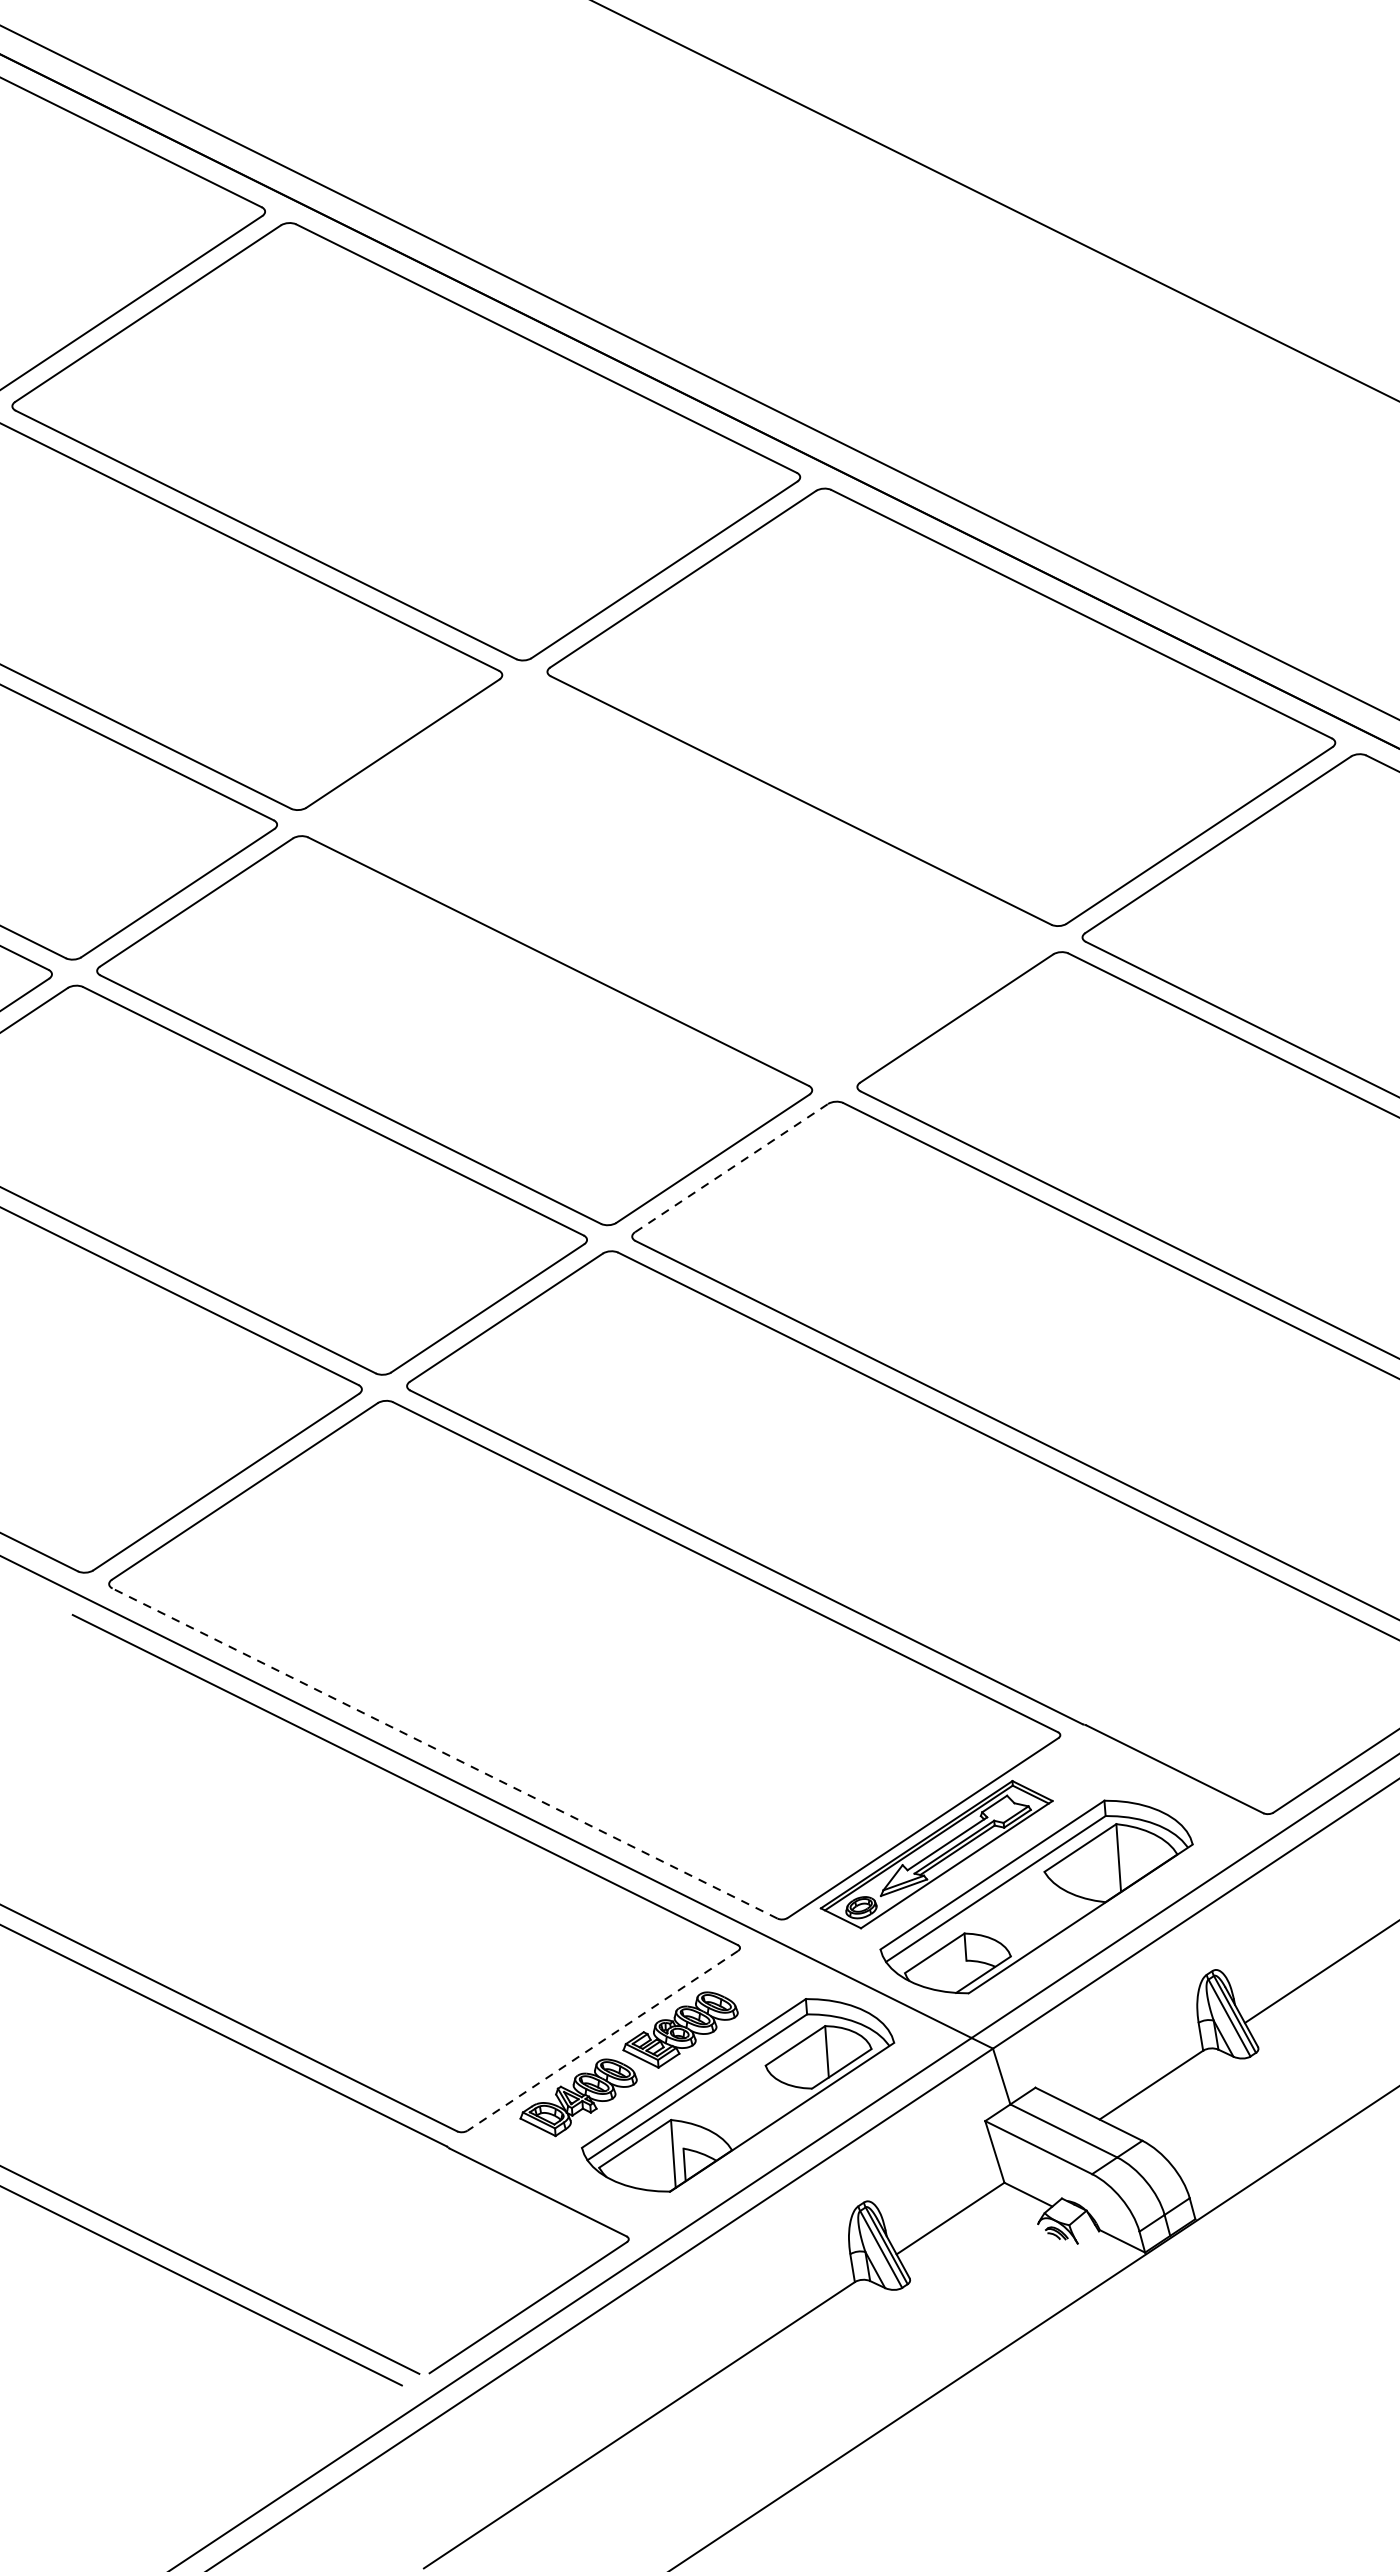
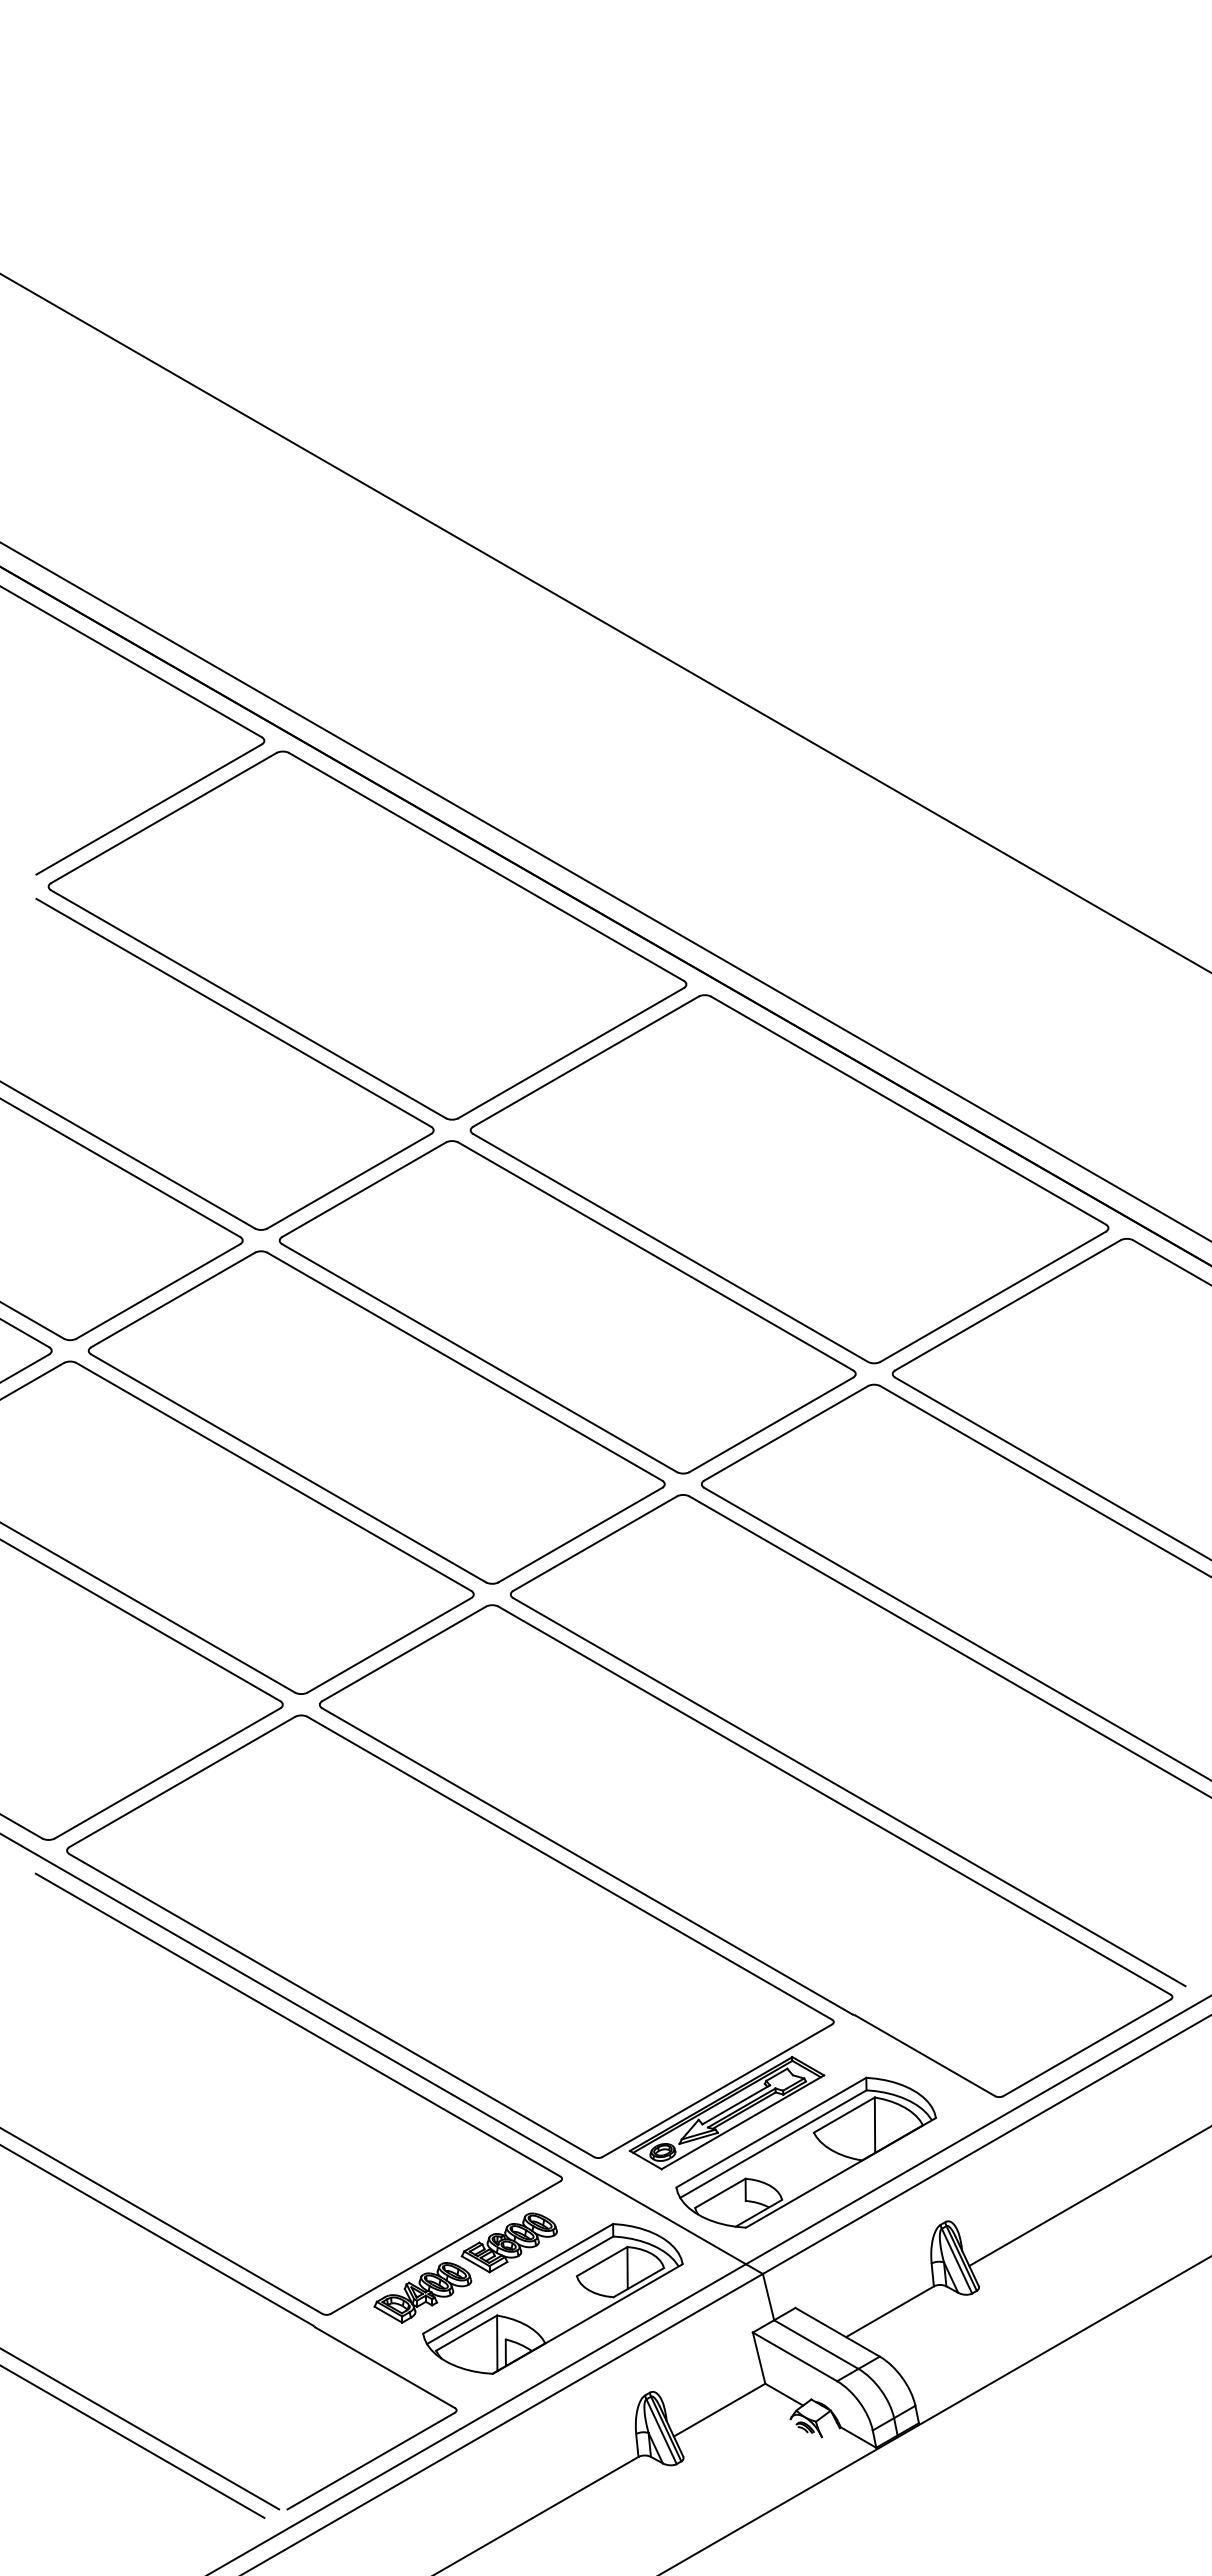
part: (679, 881) -> (567, 1307), added
line: (731, 1167) -> (595, 1543), dashed -> solid
line: (444, 1753) -> (331, 2005), dashed -> solid
line: (602, 2040) -> (445, 2247), dashed -> solid

